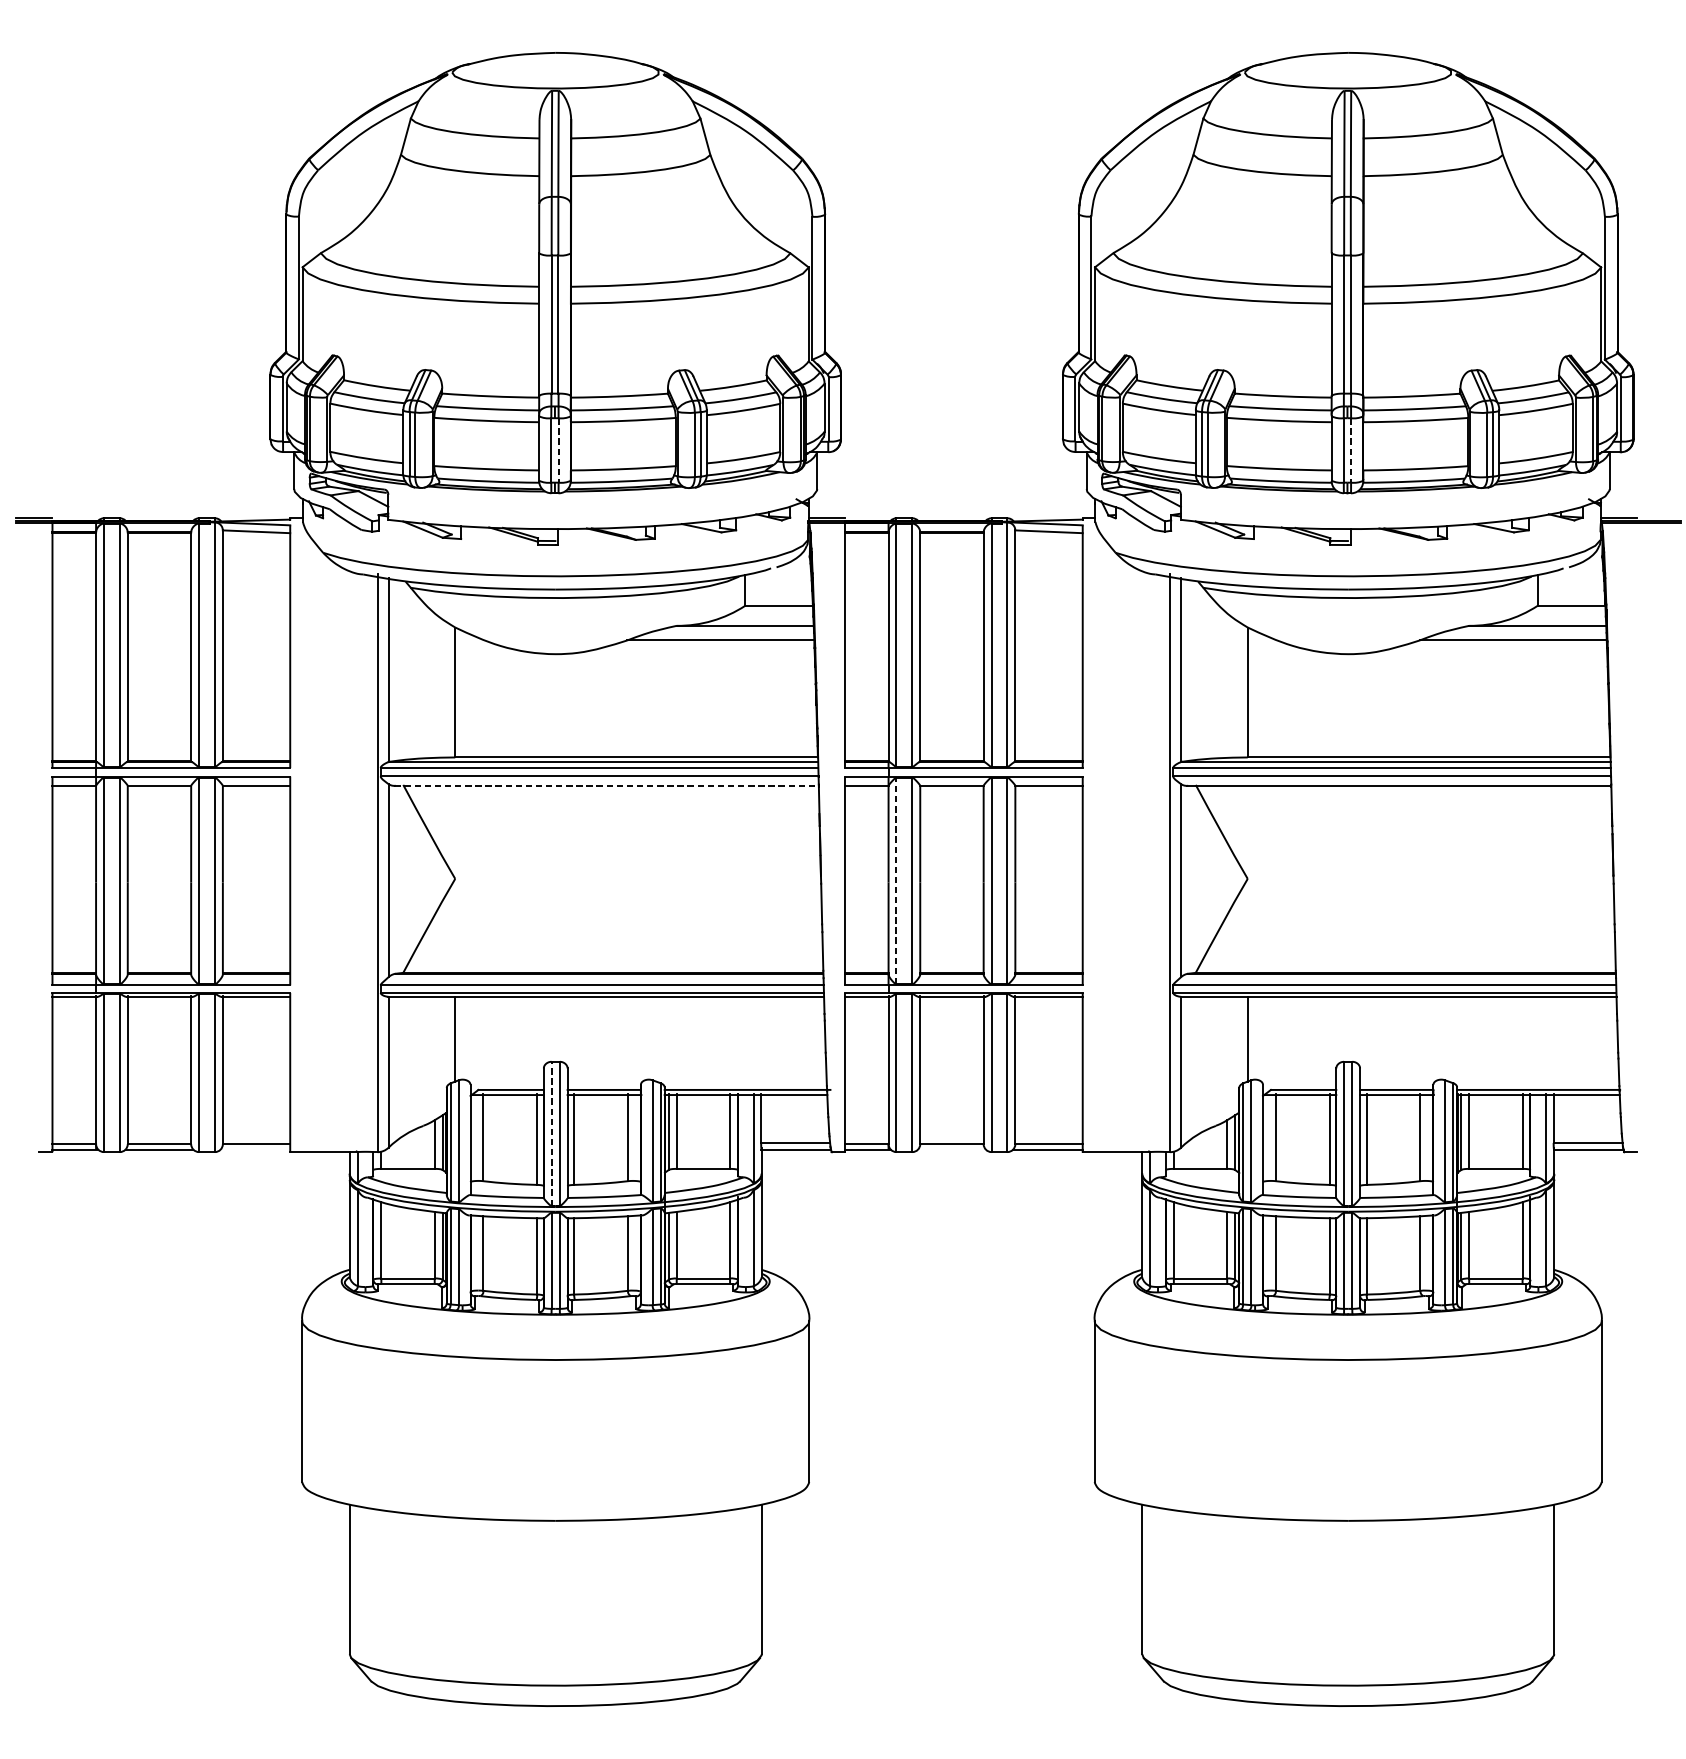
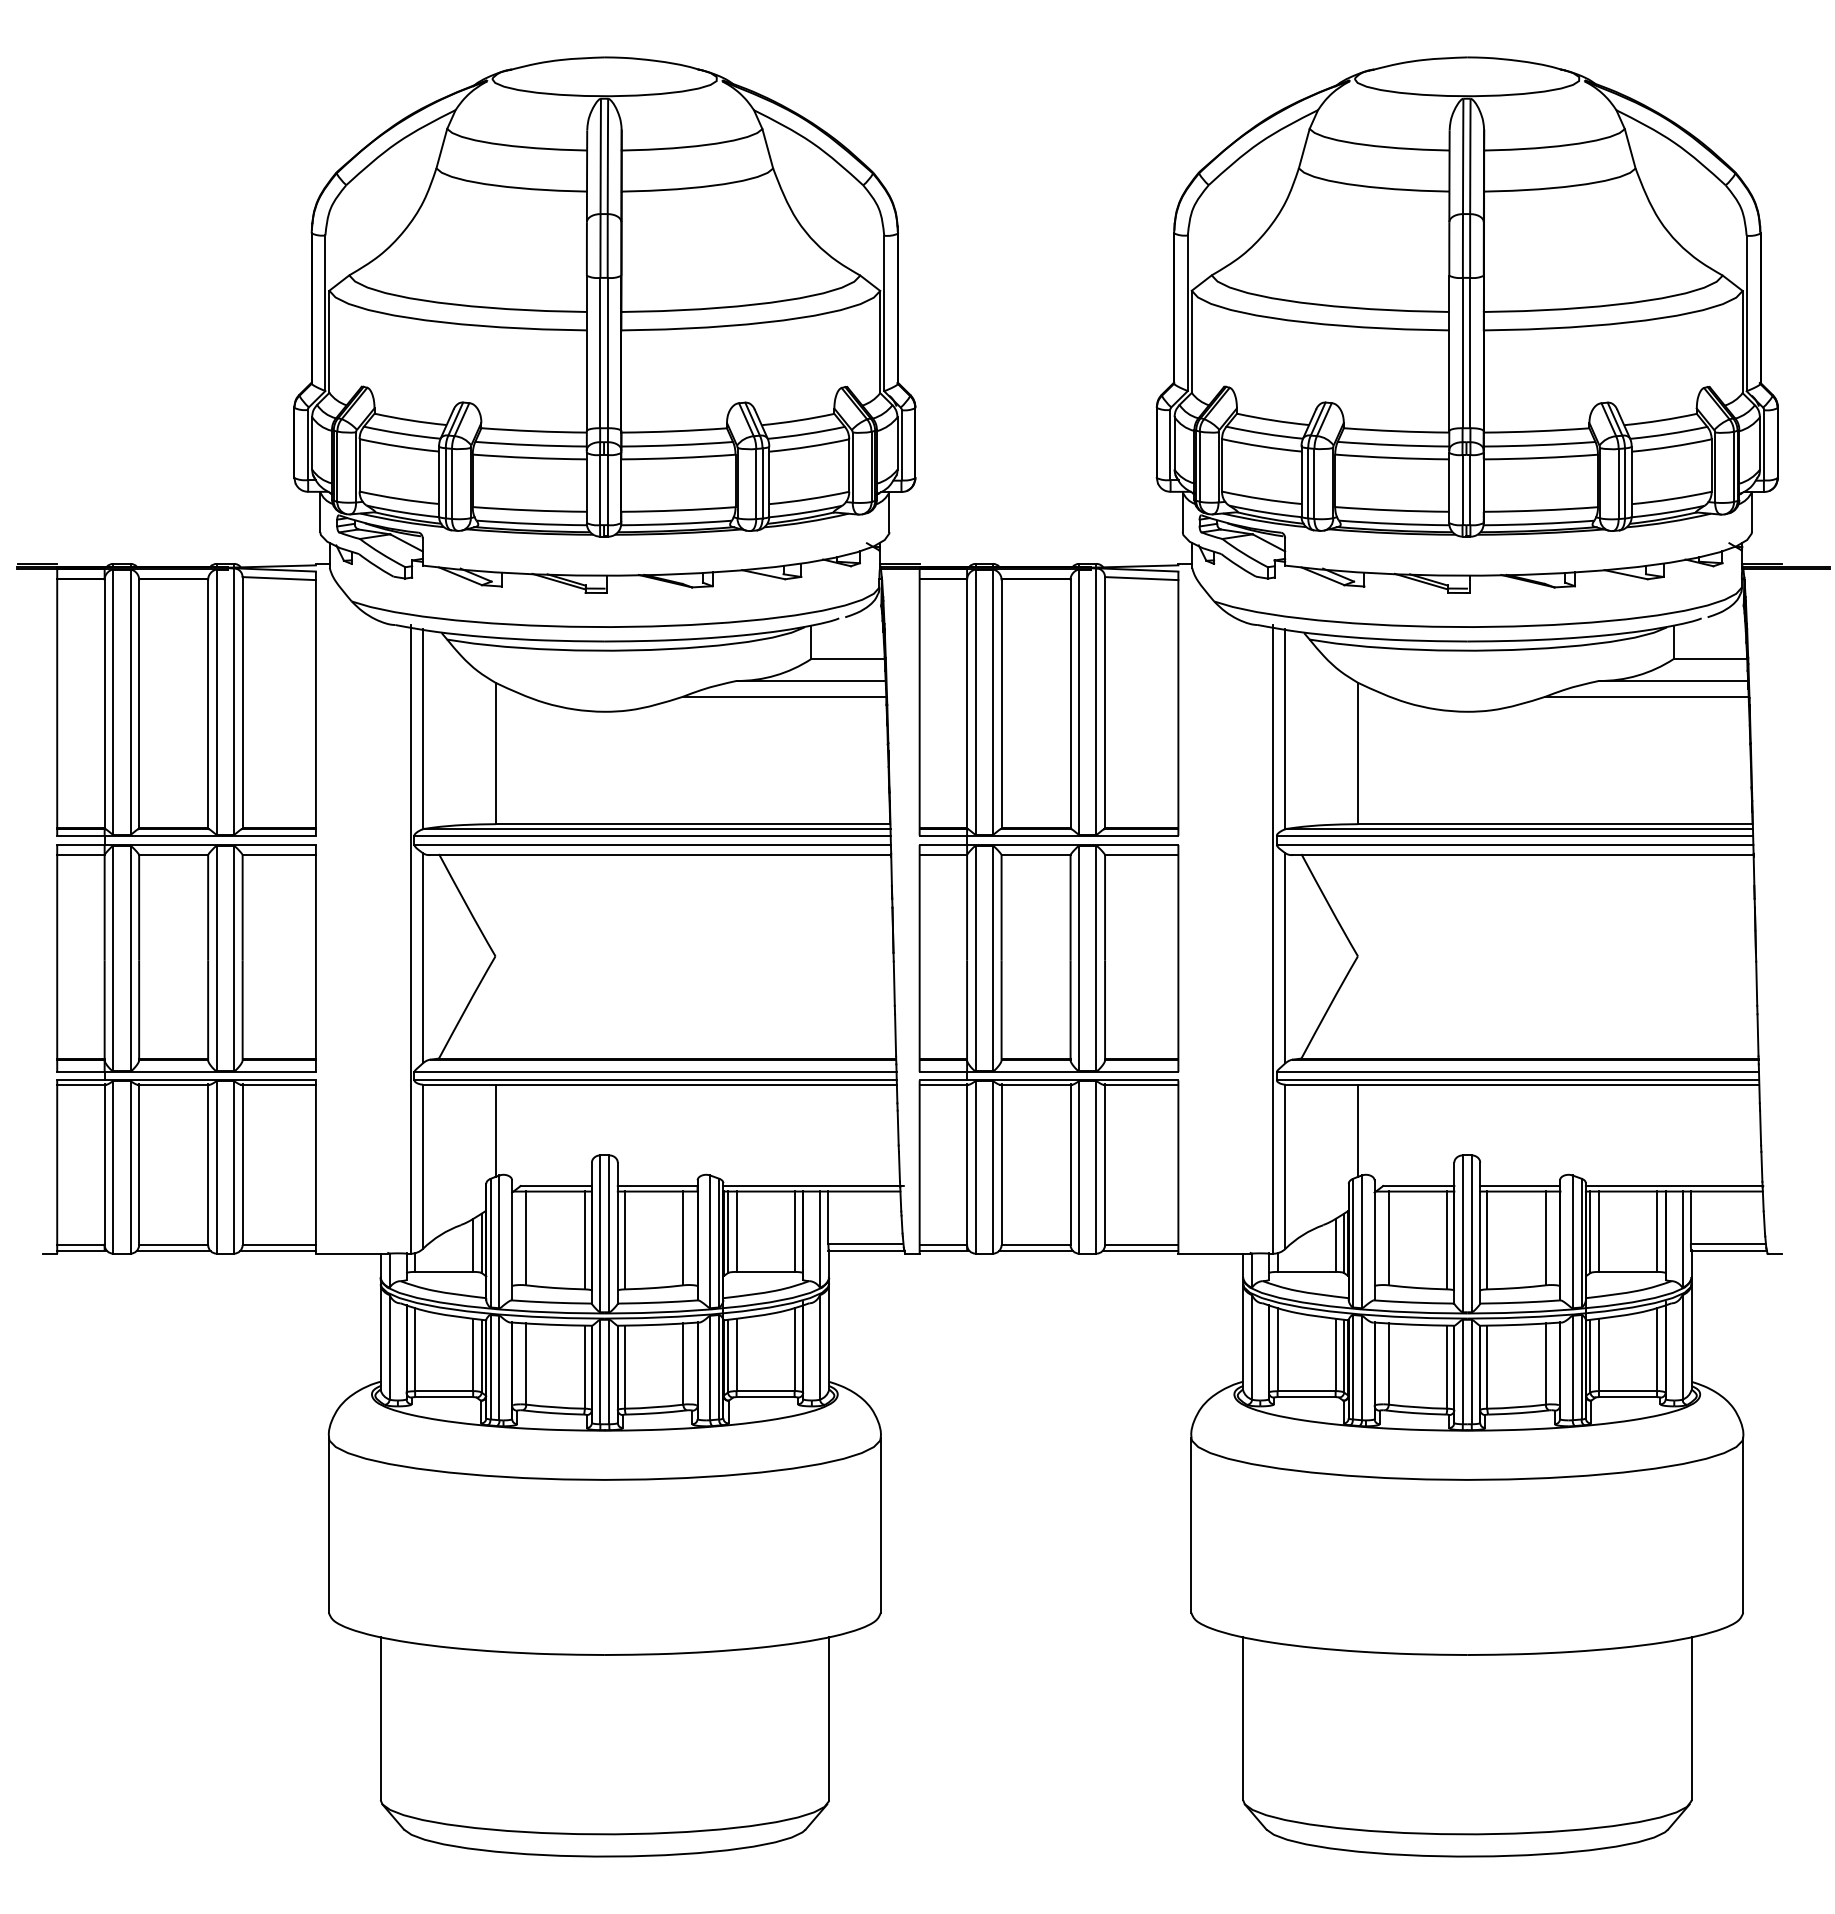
line: (559, 450) -> (608, 490), dashed -> solid
line: (1351, 450) -> (1470, 490), dashed -> solid
line: (606, 786) -> (660, 855), dashed -> solid
line: (896, 880) -> (975, 958), dashed -> solid
line: (551, 1133) -> (600, 1233), dashed -> solid
line: (254, 1149) -> (277, 1250), added
line: (951, 1149) -> (1035, 1250), added

